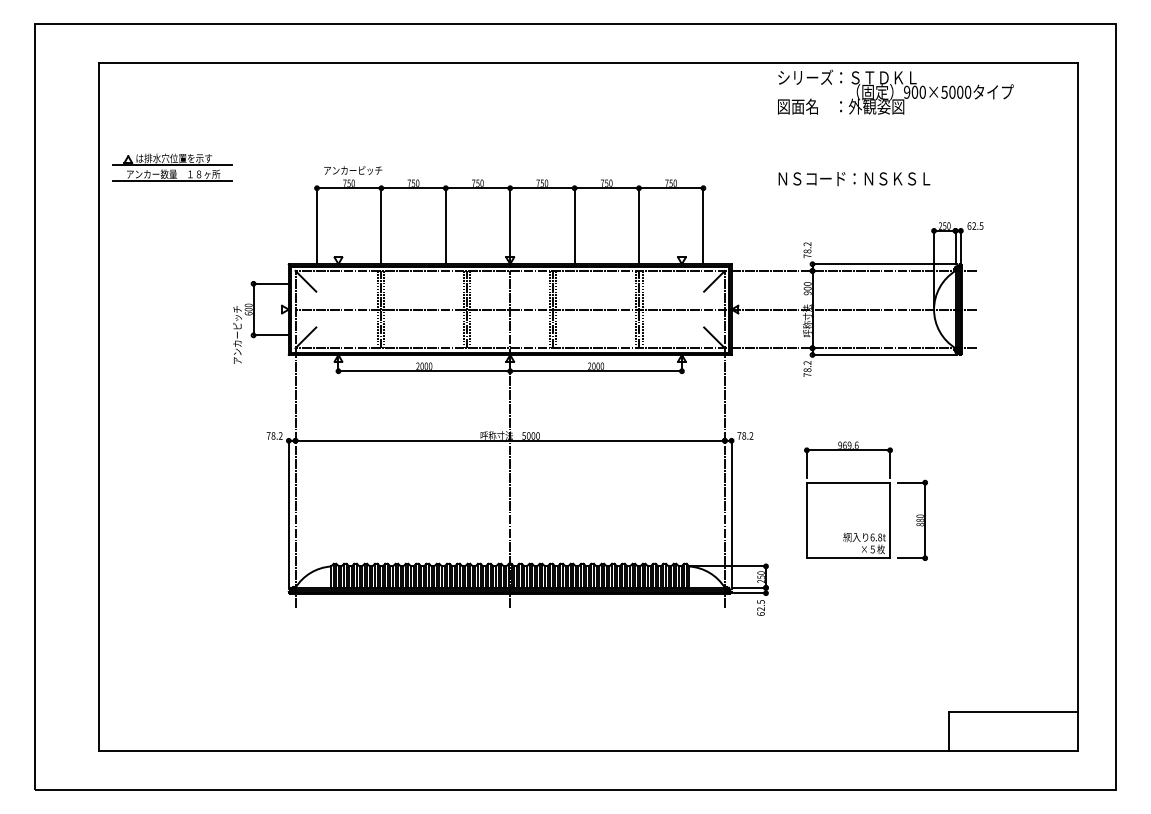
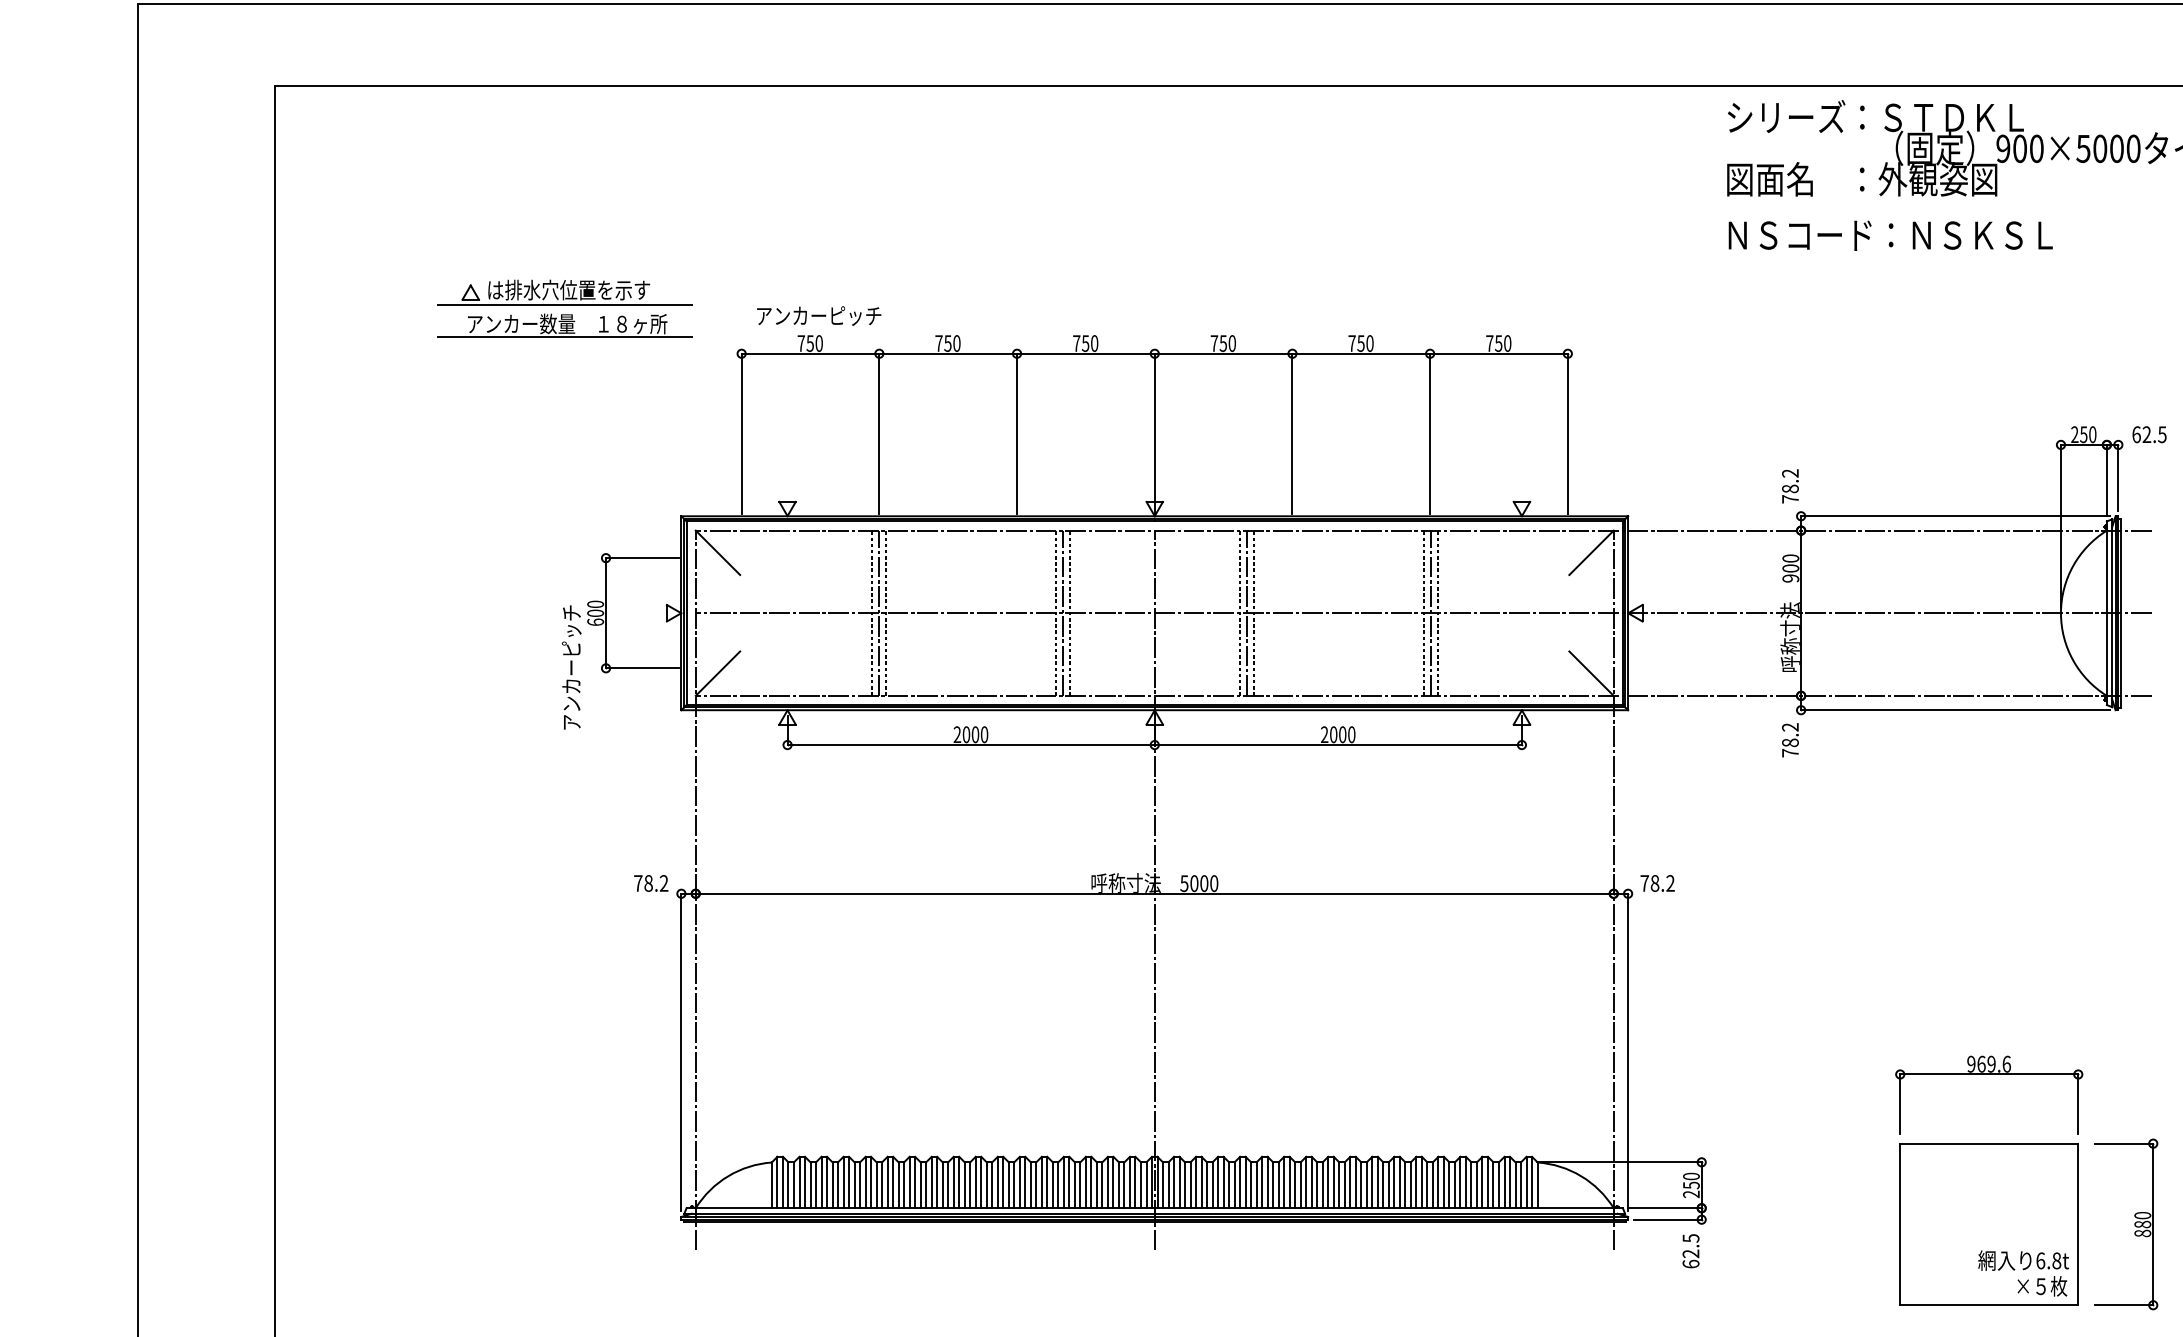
part: (172, 167) -> (565, 309), moved
text: (854, 179) -> (1890, 236), moved
part: (865, 500) -> (2025, 1181), moved

